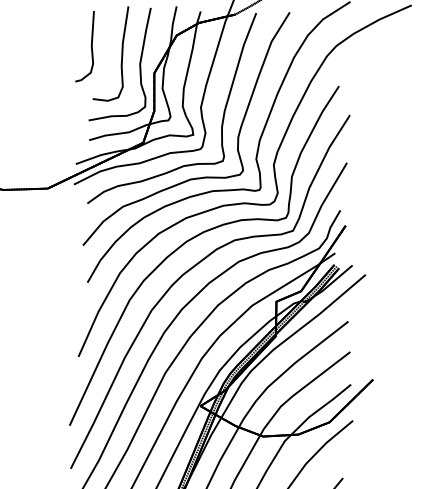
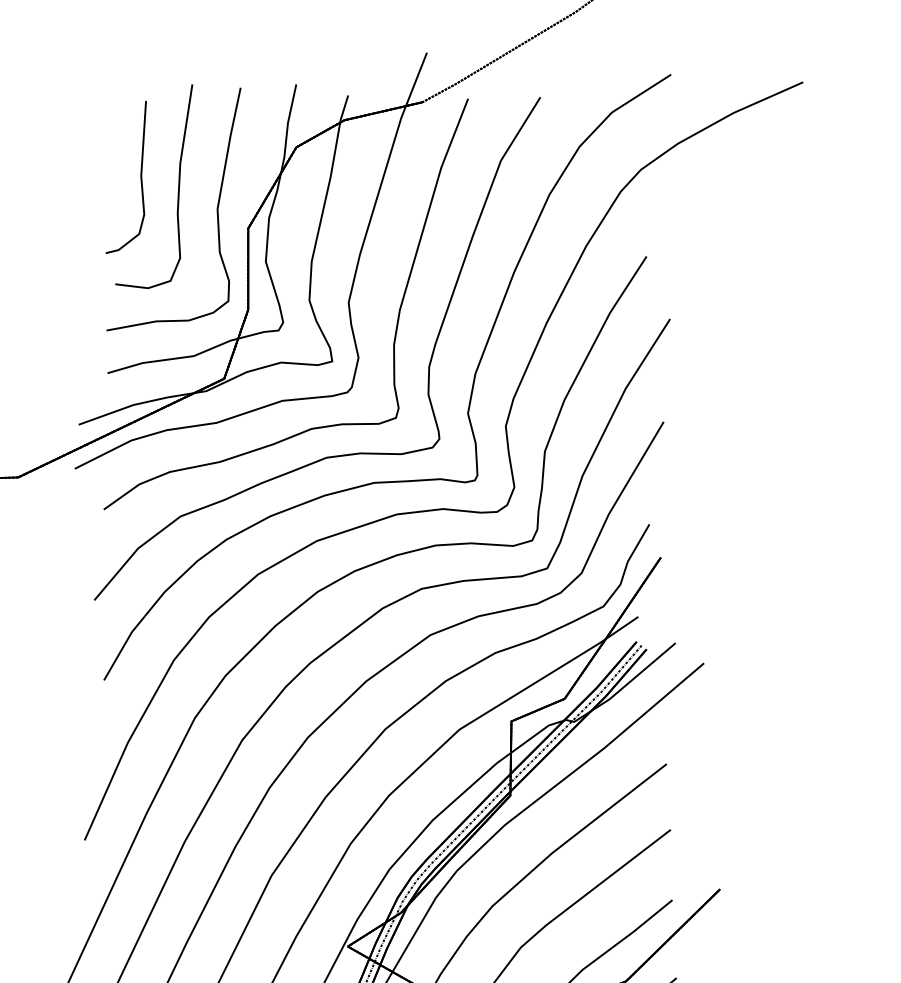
part: (84, 46) -> (125, 177), moved

